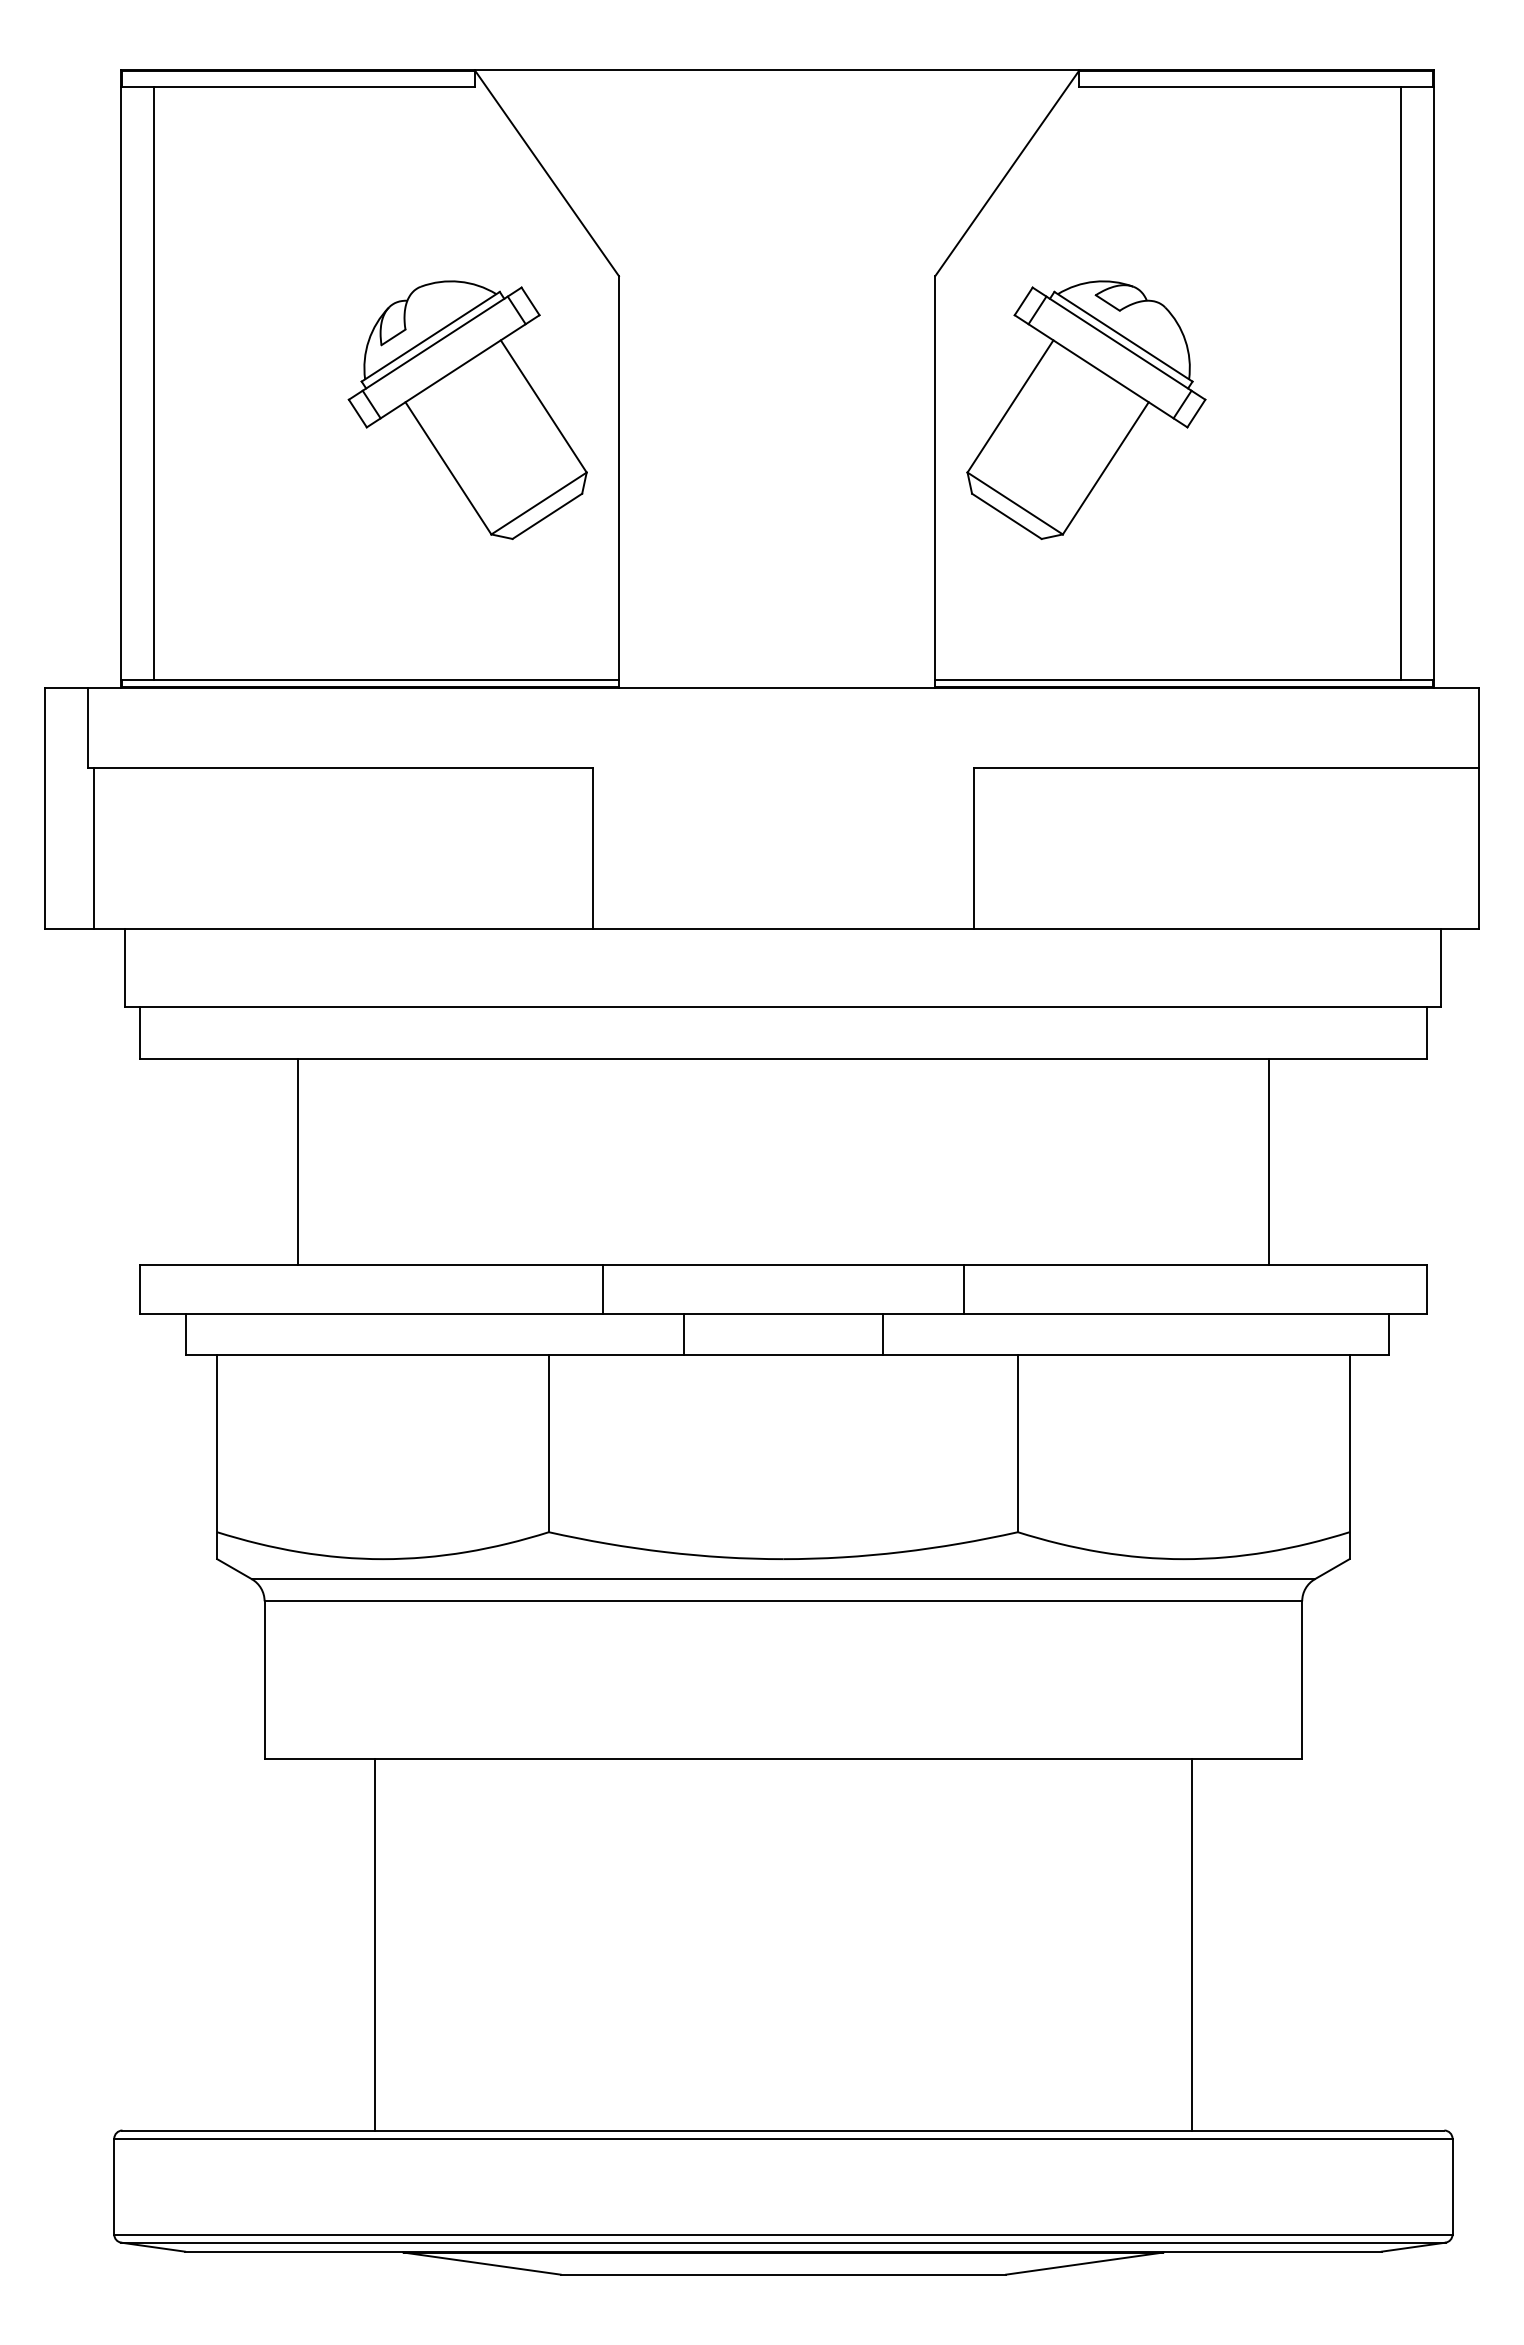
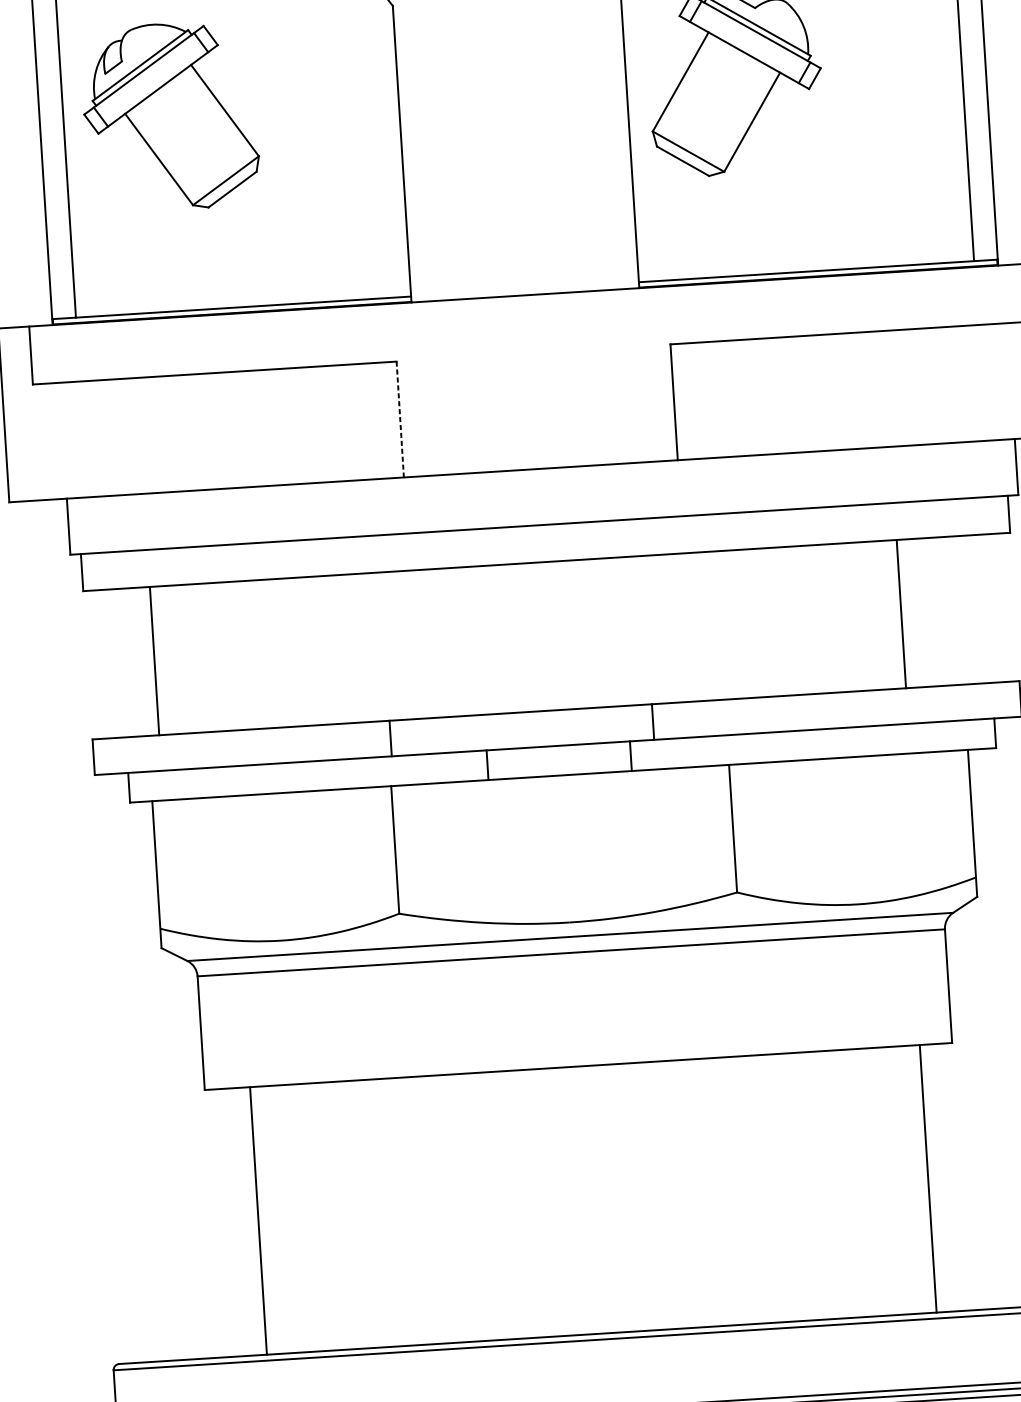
part: (467, 409) -> (170, 116), moved
line: (94, 848) -> (40, 441), removed
line: (593, 849) -> (400, 419), solid -> dashed
line: (297, 1161) -> (154, 661), moved
line: (603, 1288) -> (390, 738), moved
line: (963, 1288) -> (652, 721), moved
line: (374, 1944) -> (258, 1220), moved
line: (1192, 1944) -> (928, 1178), moved

